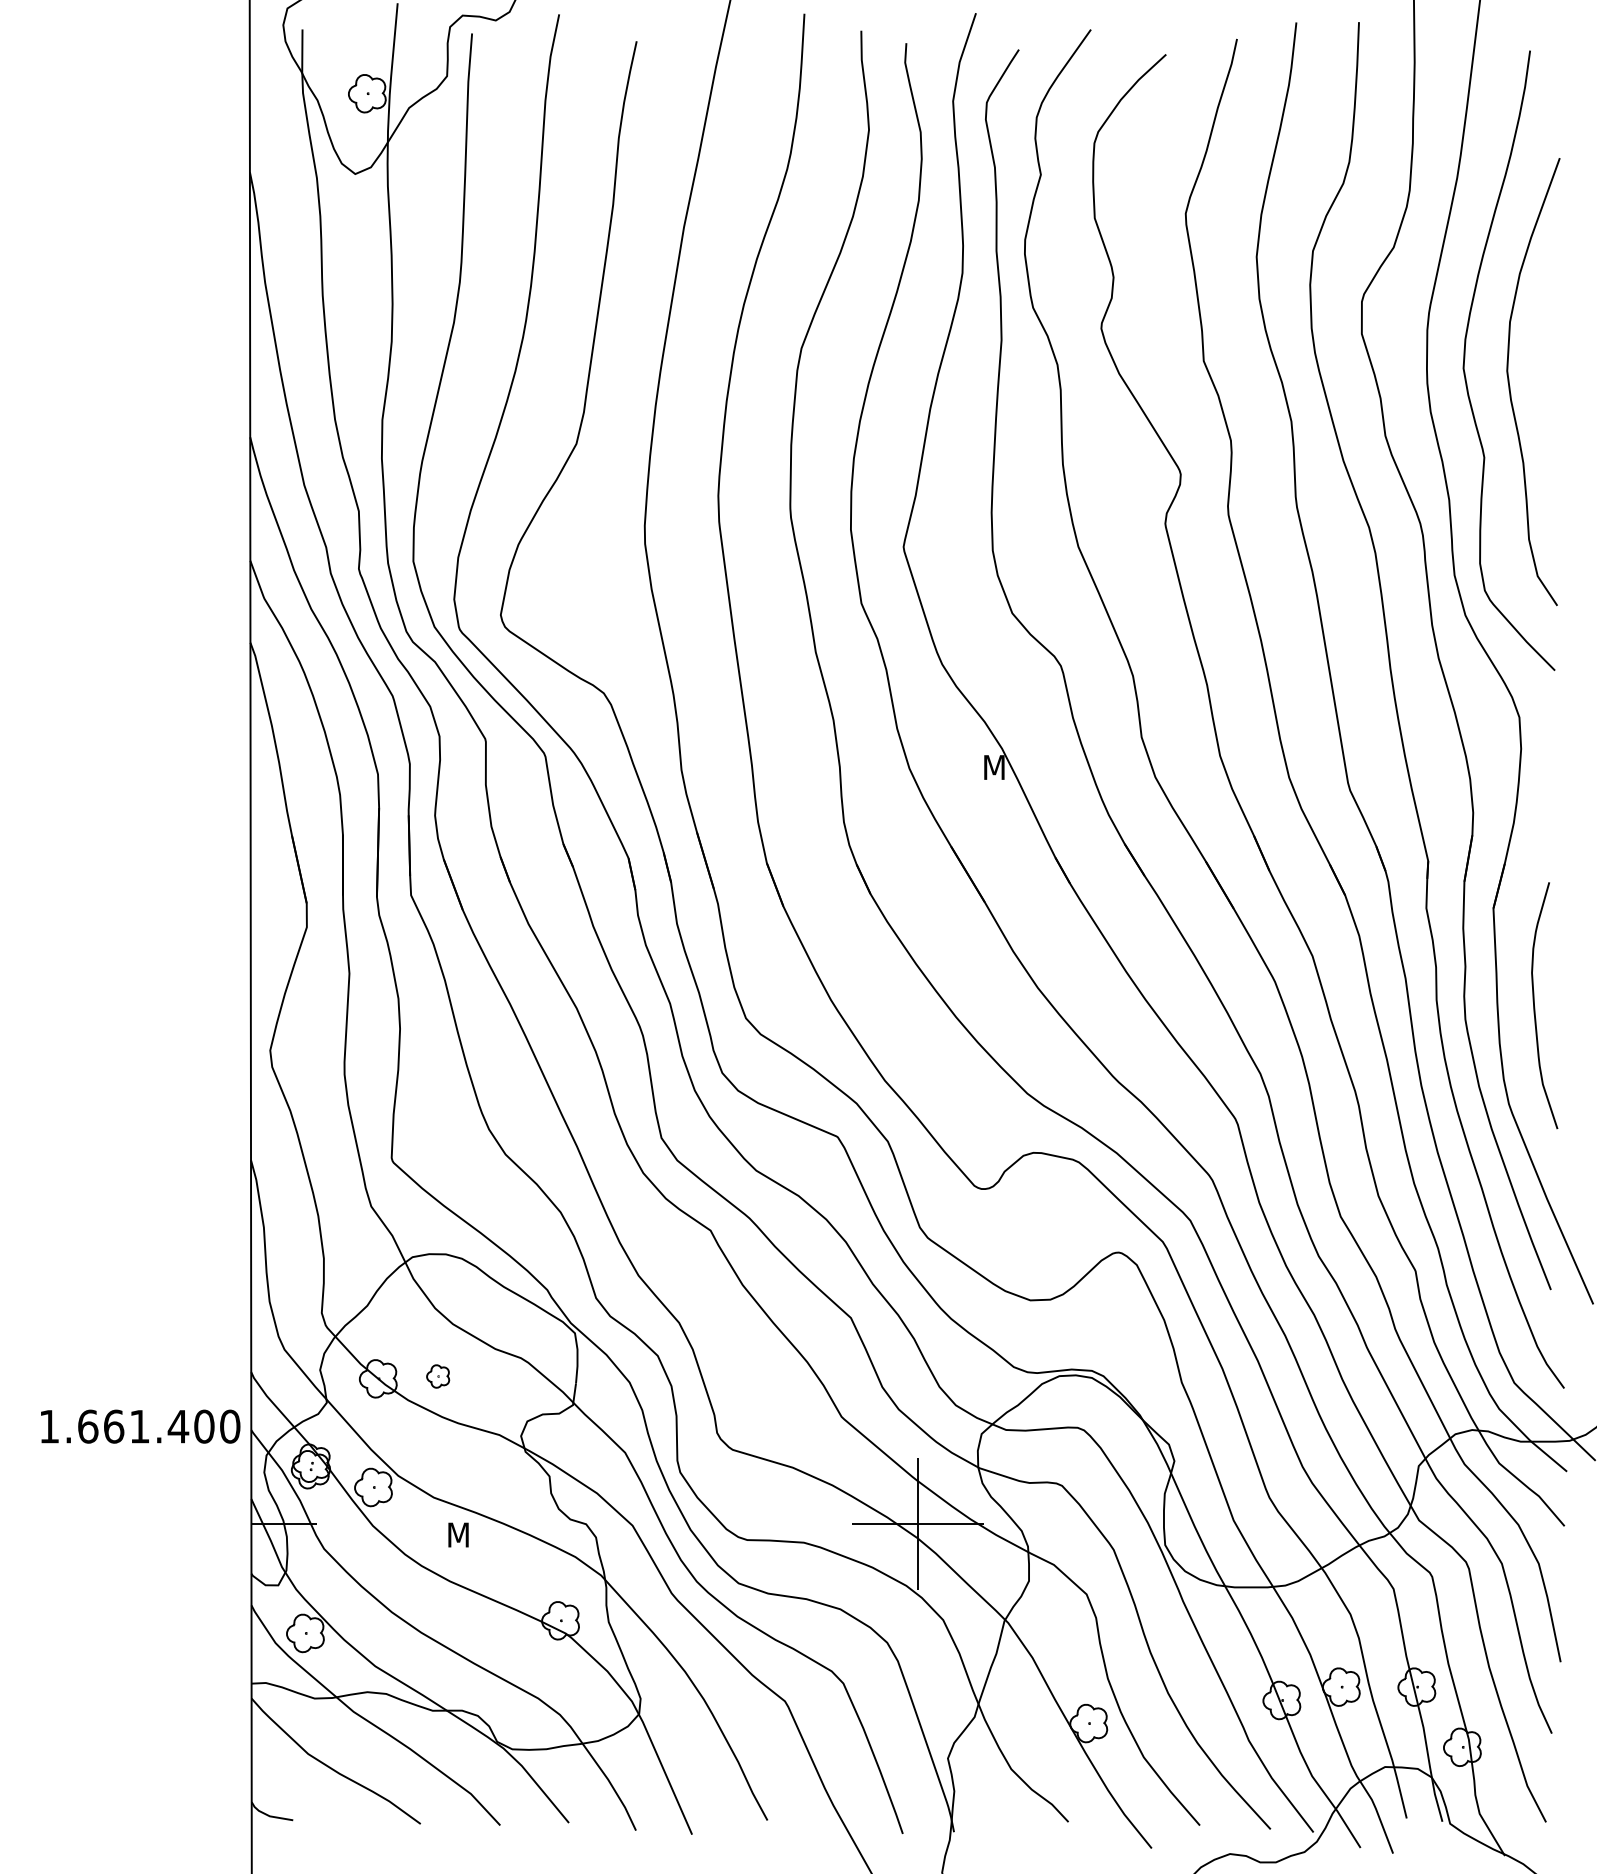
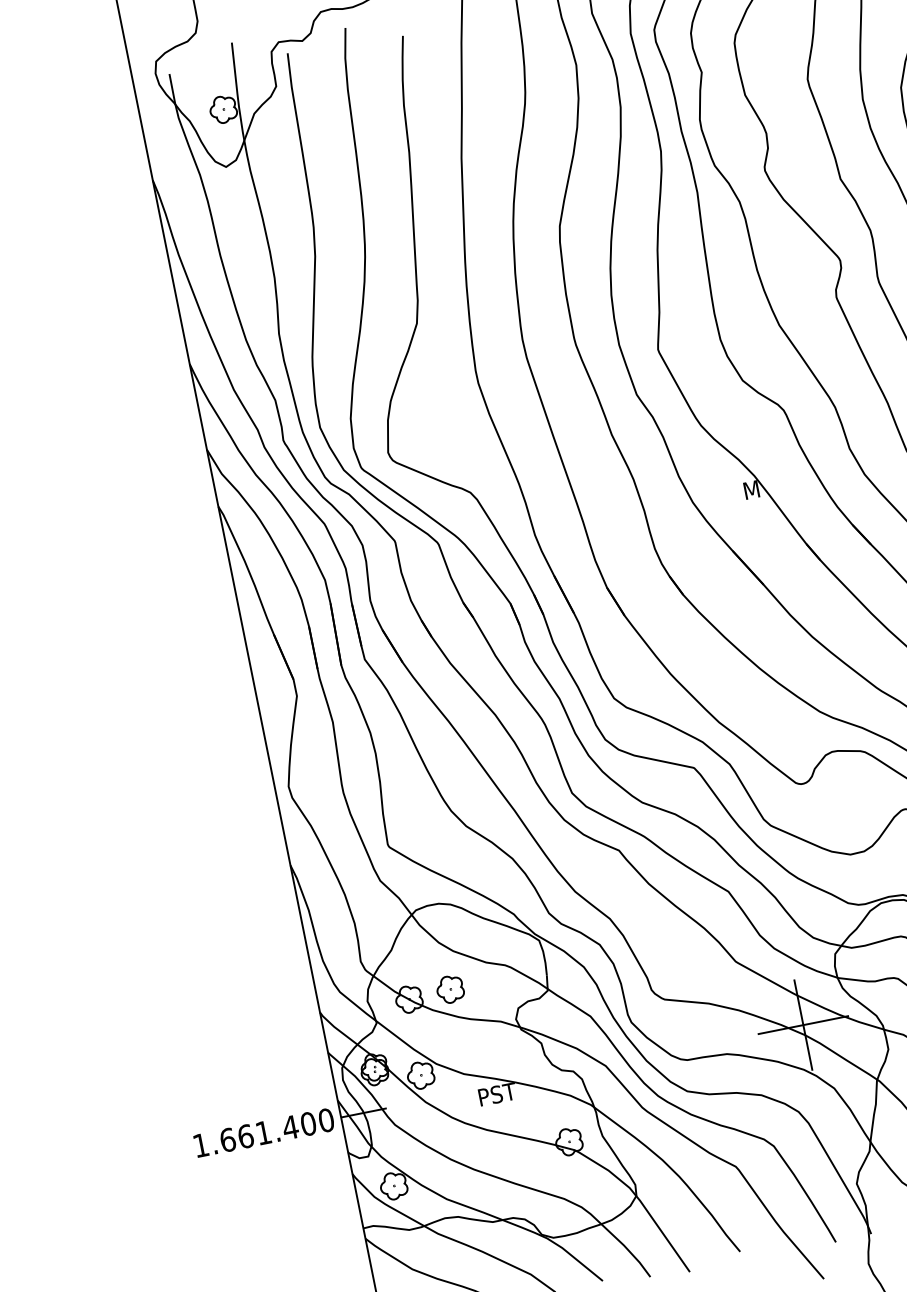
part: (437, 1376) -> (449, 989), size x1.67
text: (140, 1426) -> (264, 1132), moved
text: (476, 1534) -> (498, 1093), M -> PST

